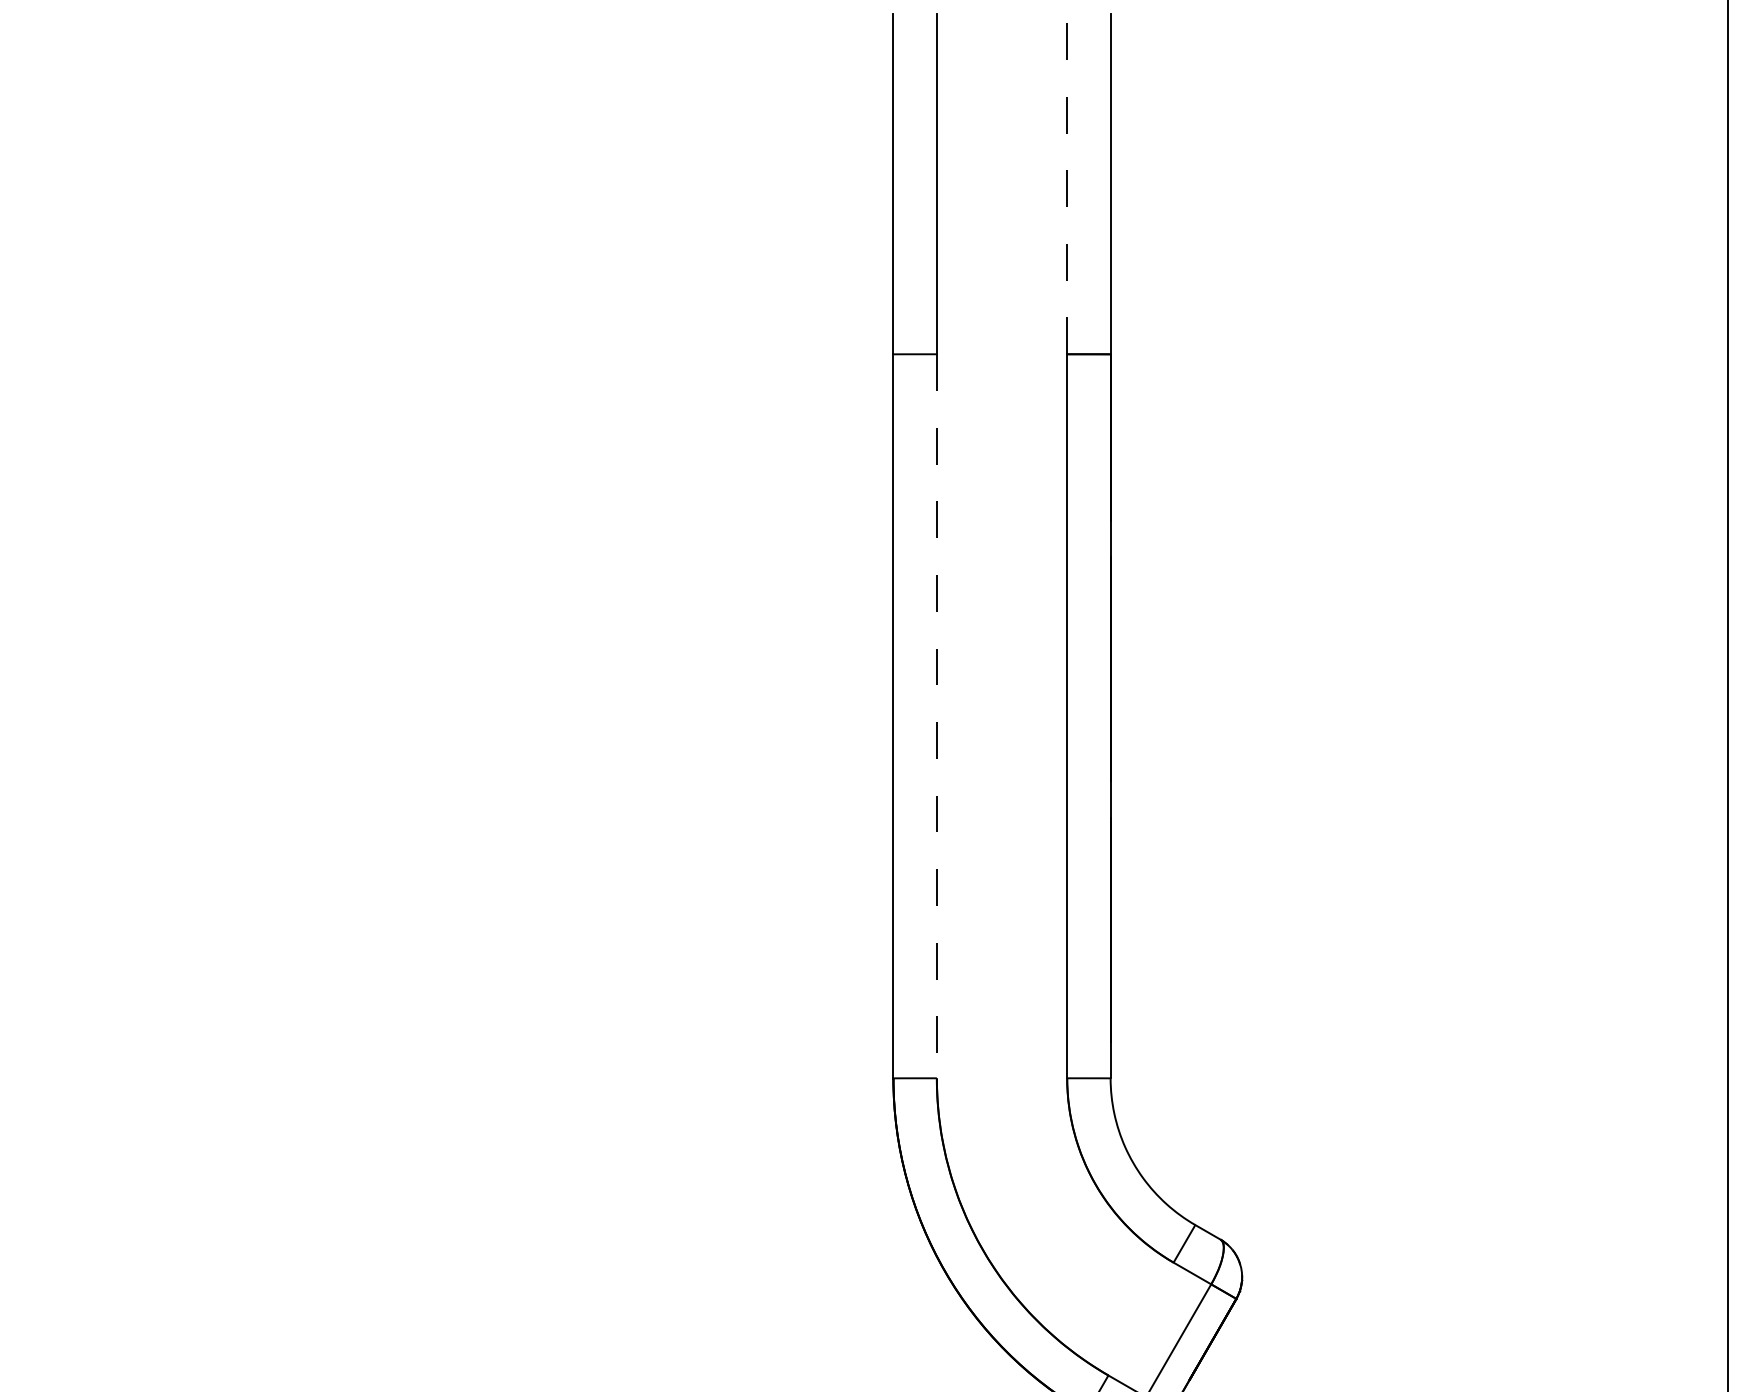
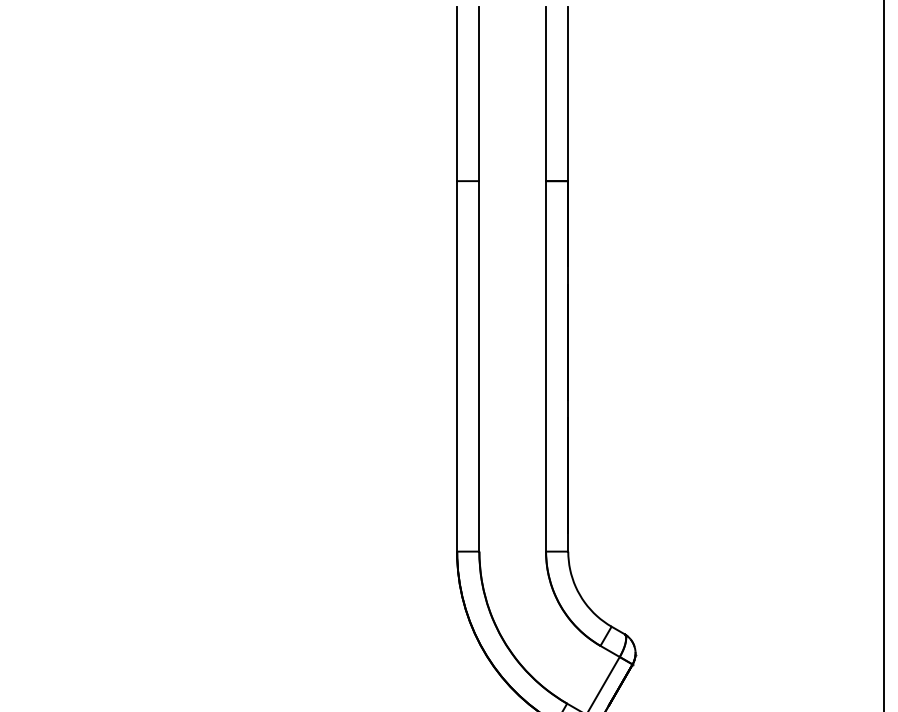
line: (1068, 182) -> (546, 93), dashed -> solid
line: (937, 716) -> (479, 366), dashed -> solid

